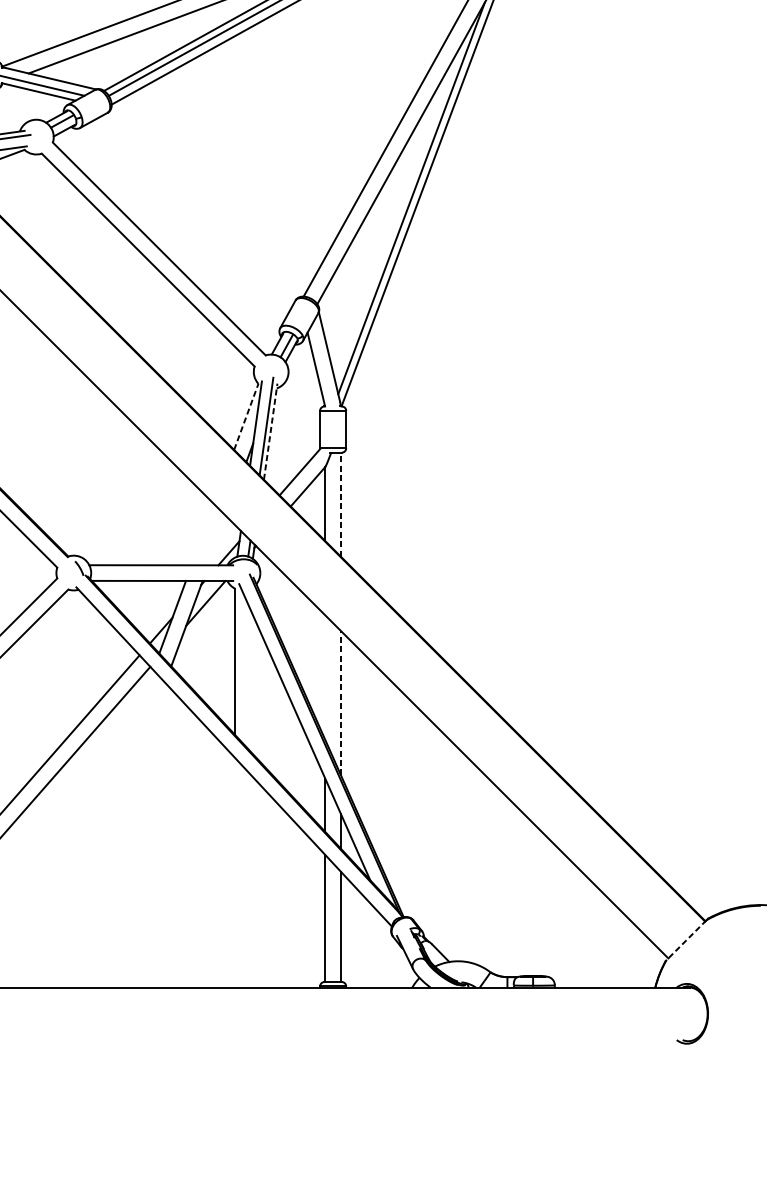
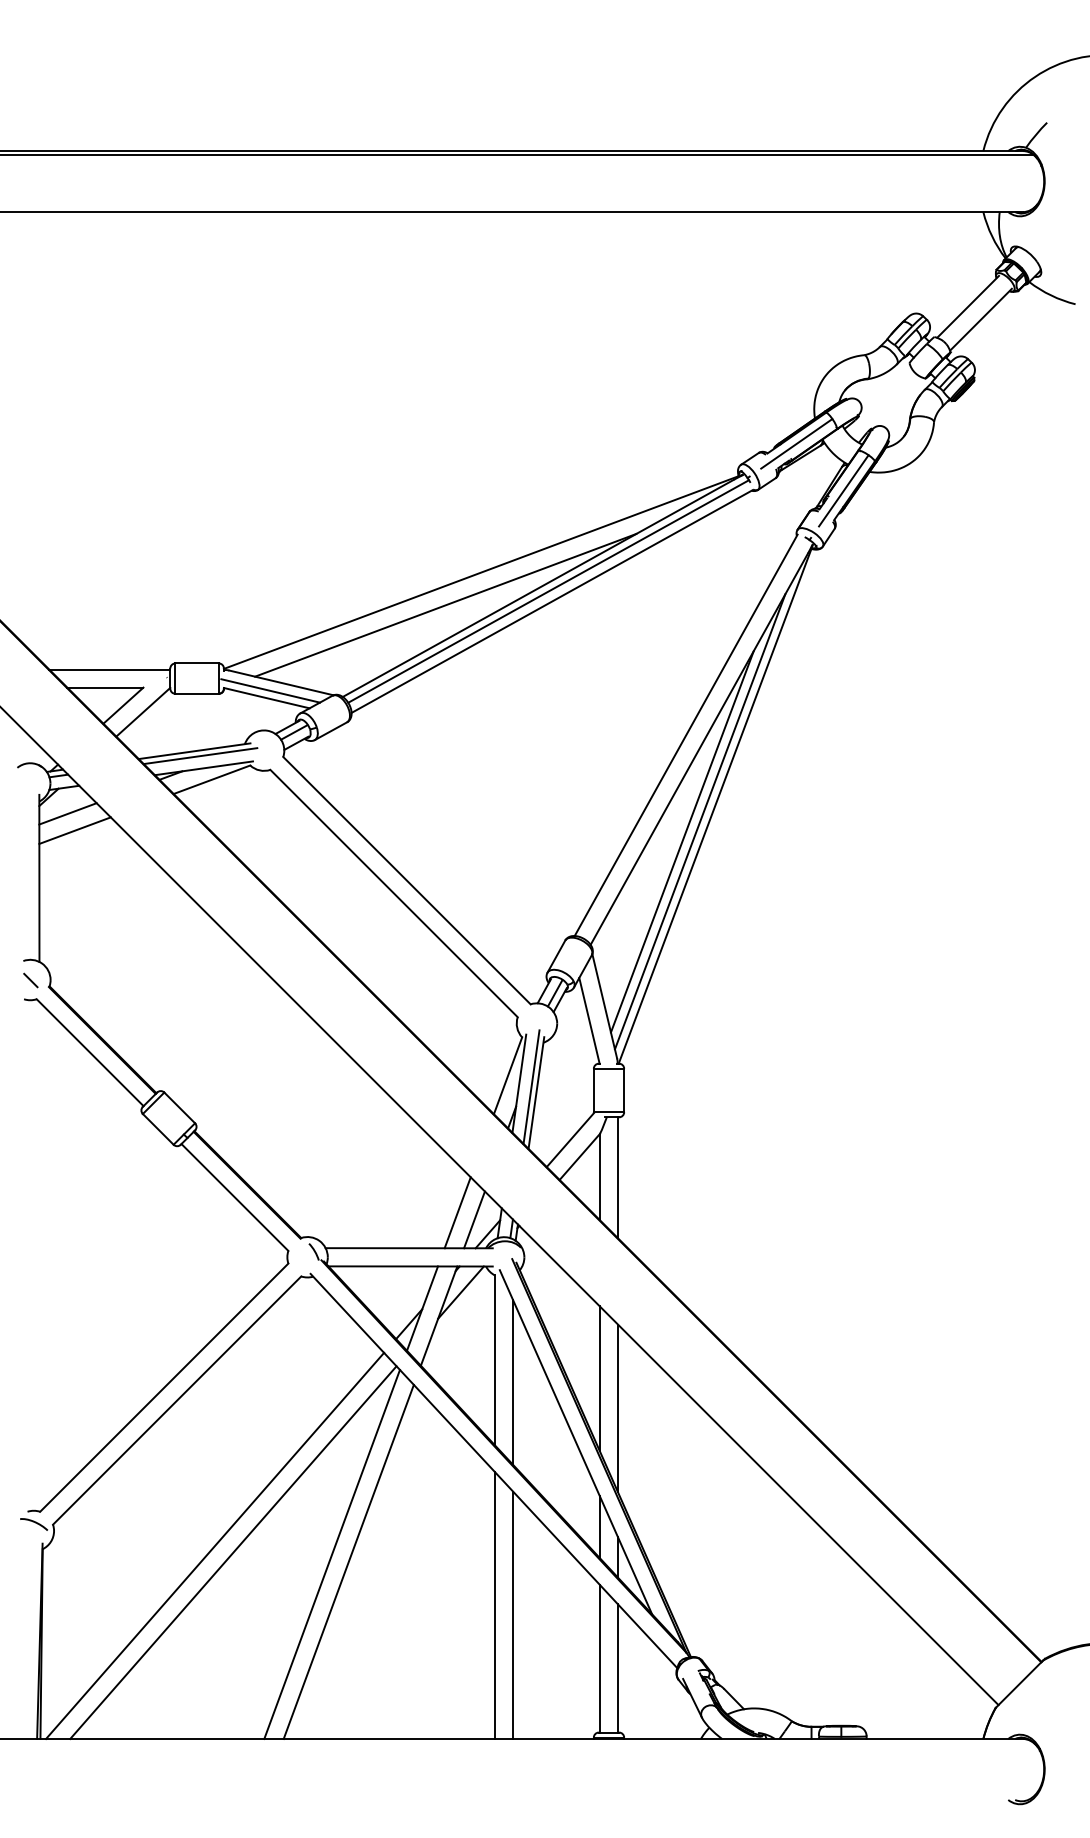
line: (395, 215) -> (681, 841), added
line: (246, 416) -> (508, 1075), dashed -> solid
line: (270, 431) -> (536, 1092), dashed -> solid
line: (341, 504) -> (618, 1177), dashed -> solid
line: (202, 534) -> (457, 1212), added
line: (217, 540) -> (474, 1219), added
line: (324, 677) -> (599, 1378), added
line: (250, 680) -> (513, 1382), added
line: (341, 703) -> (618, 1408), dashed -> solid
line: (94, 827) -> (331, 1553), added
line: (109, 834) -> (348, 1561), added
line: (235, 872) -> (495, 1605), added
line: (250, 880) -> (513, 1614), added
line: (686, 940) -> (1019, 1684), dashed -> solid

